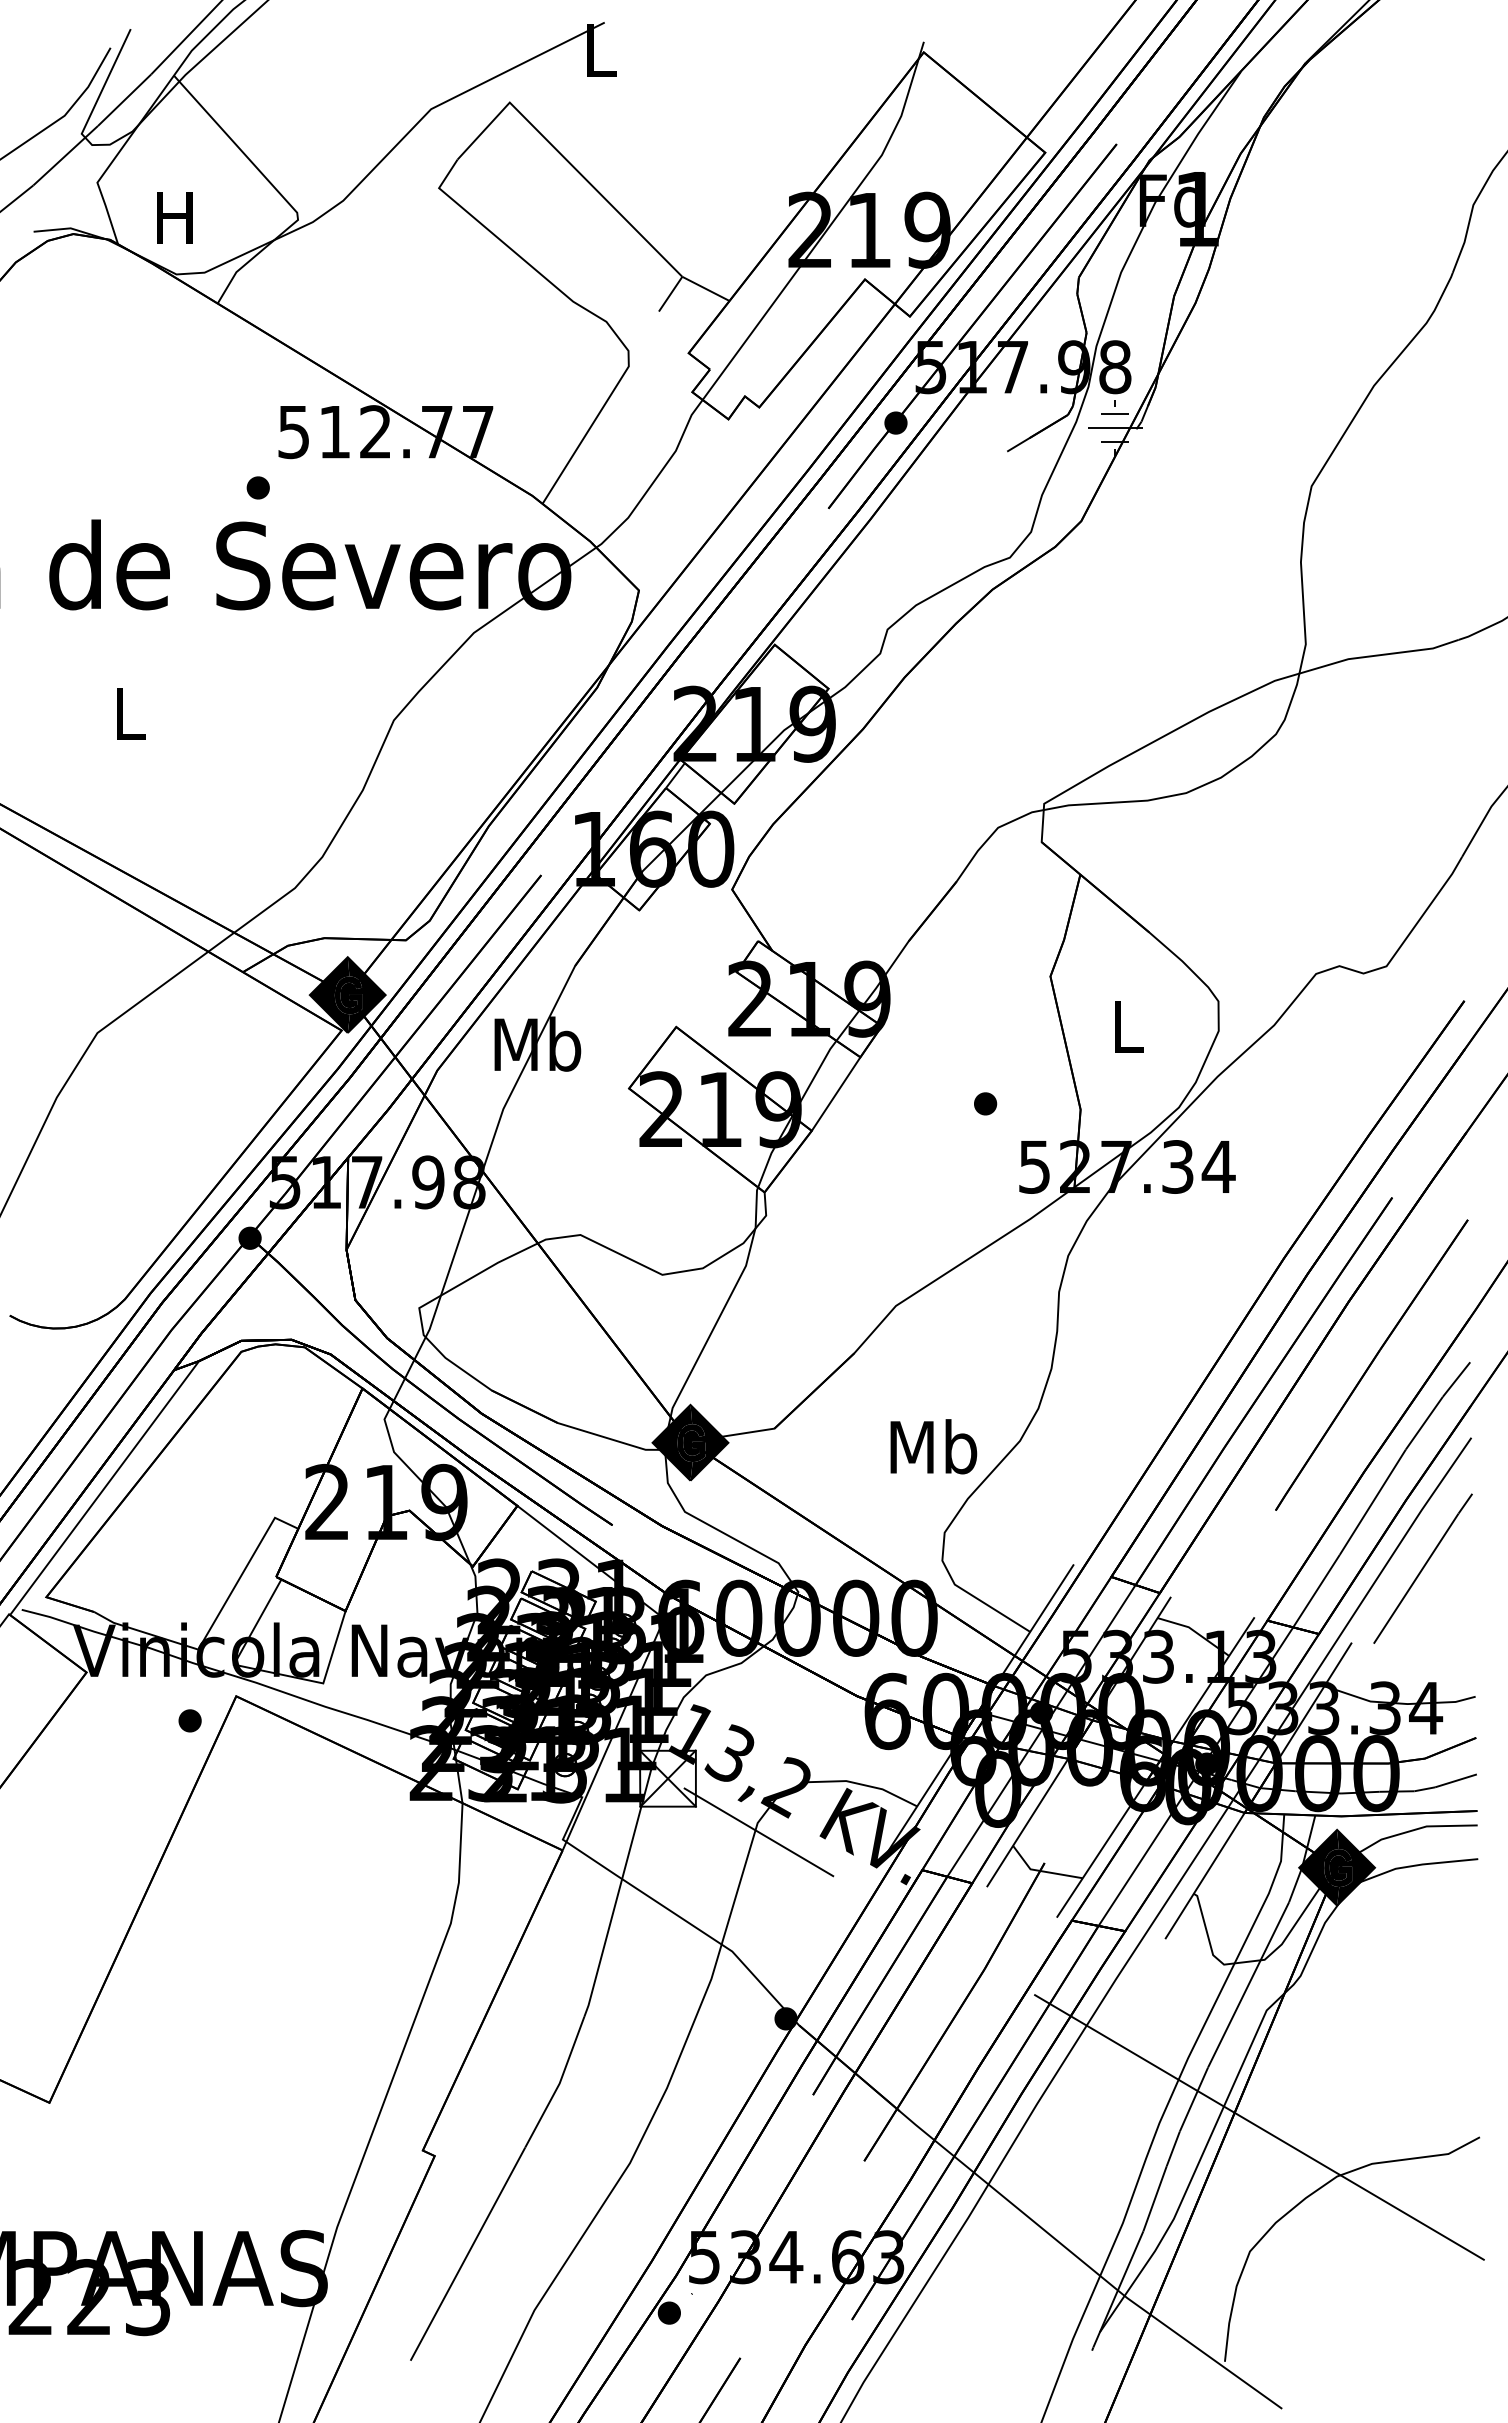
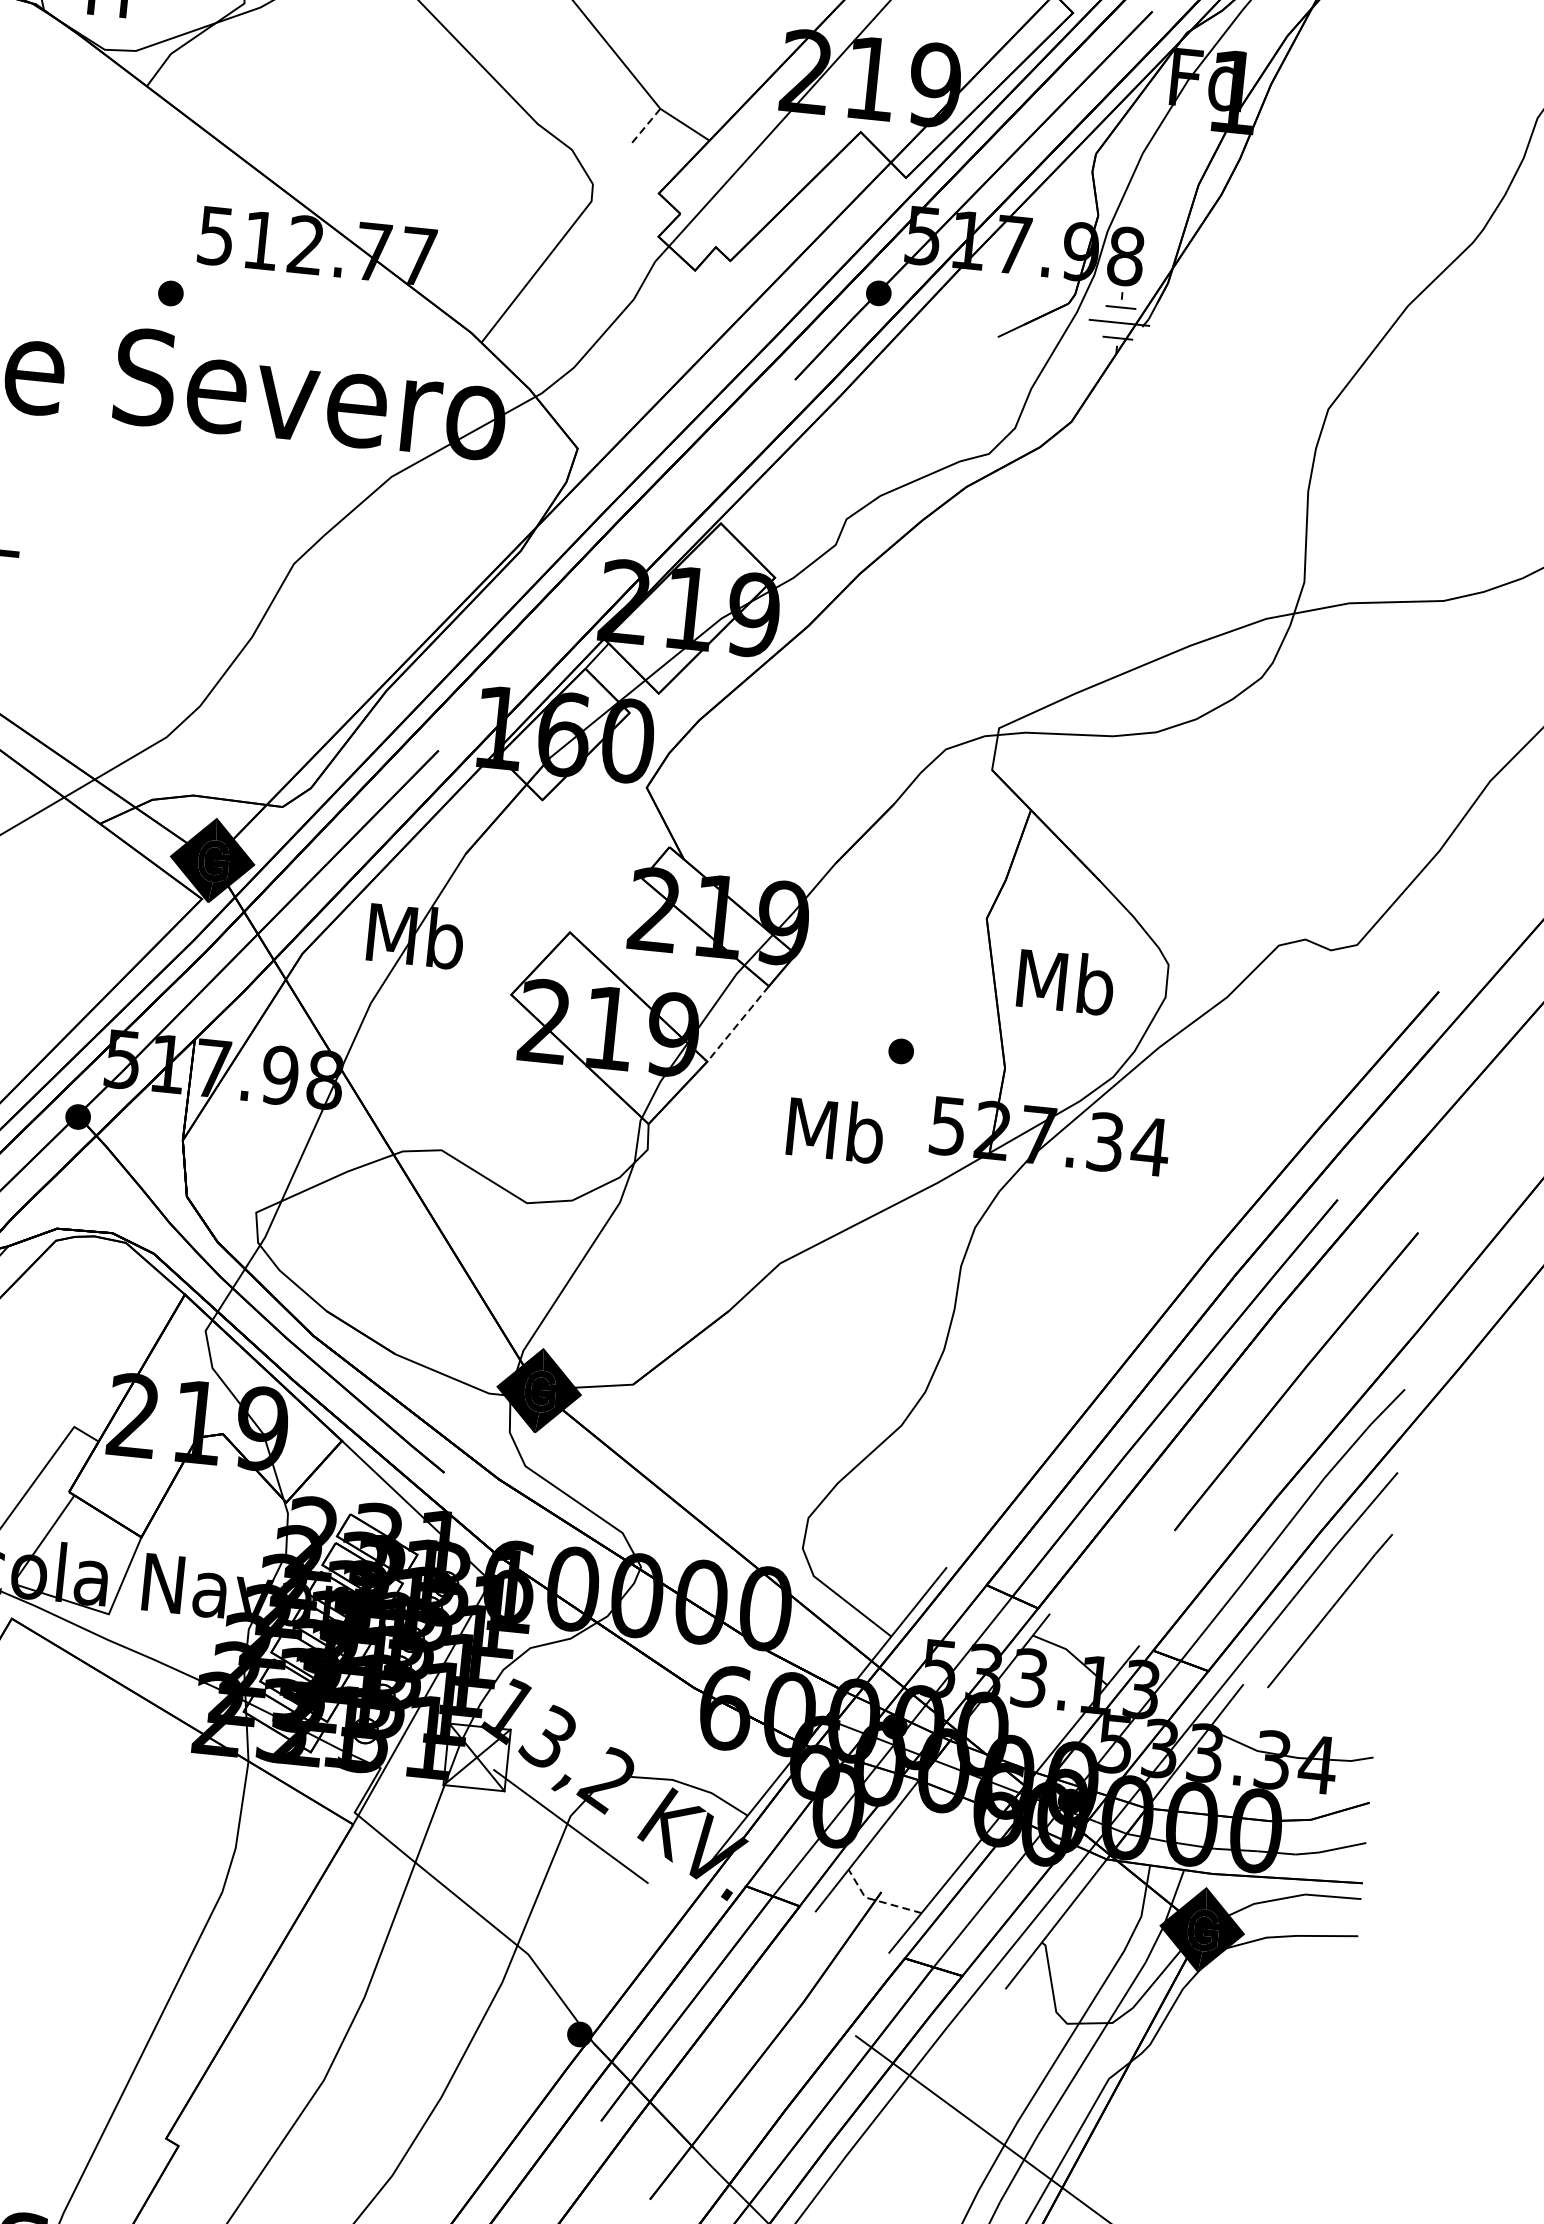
line: (670, 294) -> (645, 126), solid -> dashed
text: (1127, 1025) -> (1065, 981), L -> Mb
line: (835, 1094) -> (737, 1024), solid -> dashed
text: (933, 1446) -> (835, 1129), moved
line: (1041, 1871) -> (877, 1901), solid -> dashed

